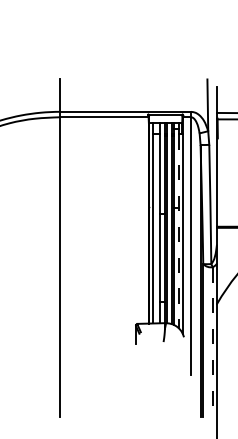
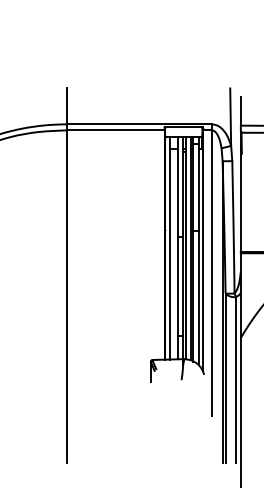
line: (178, 231) -> (198, 257), dashed -> solid
line: (213, 341) -> (236, 379), dashed -> solid

